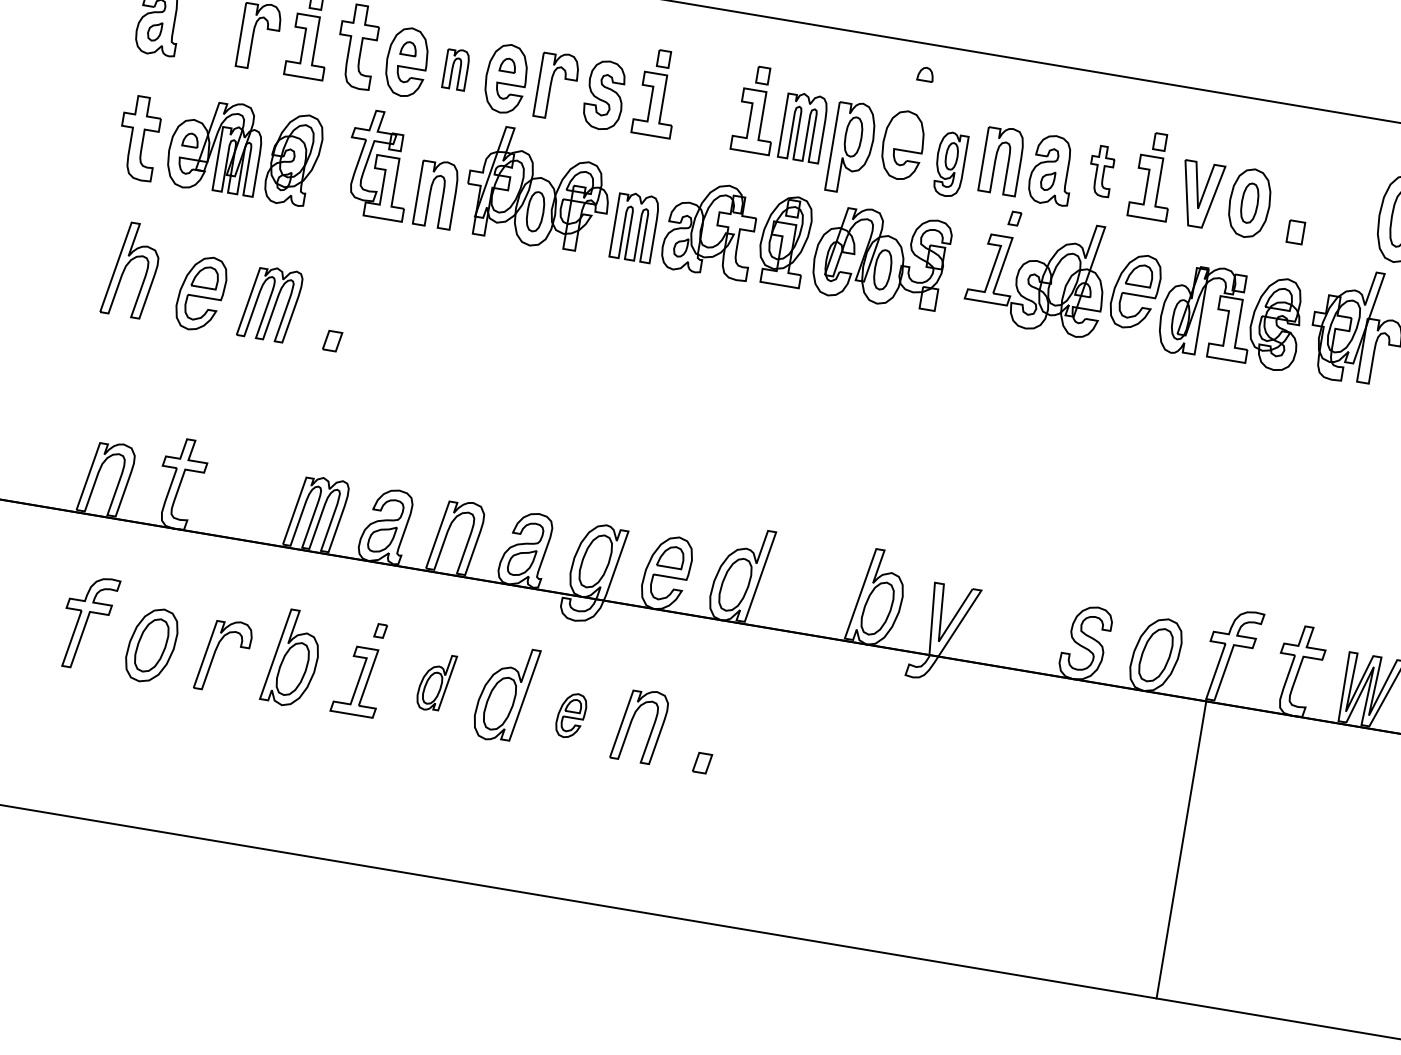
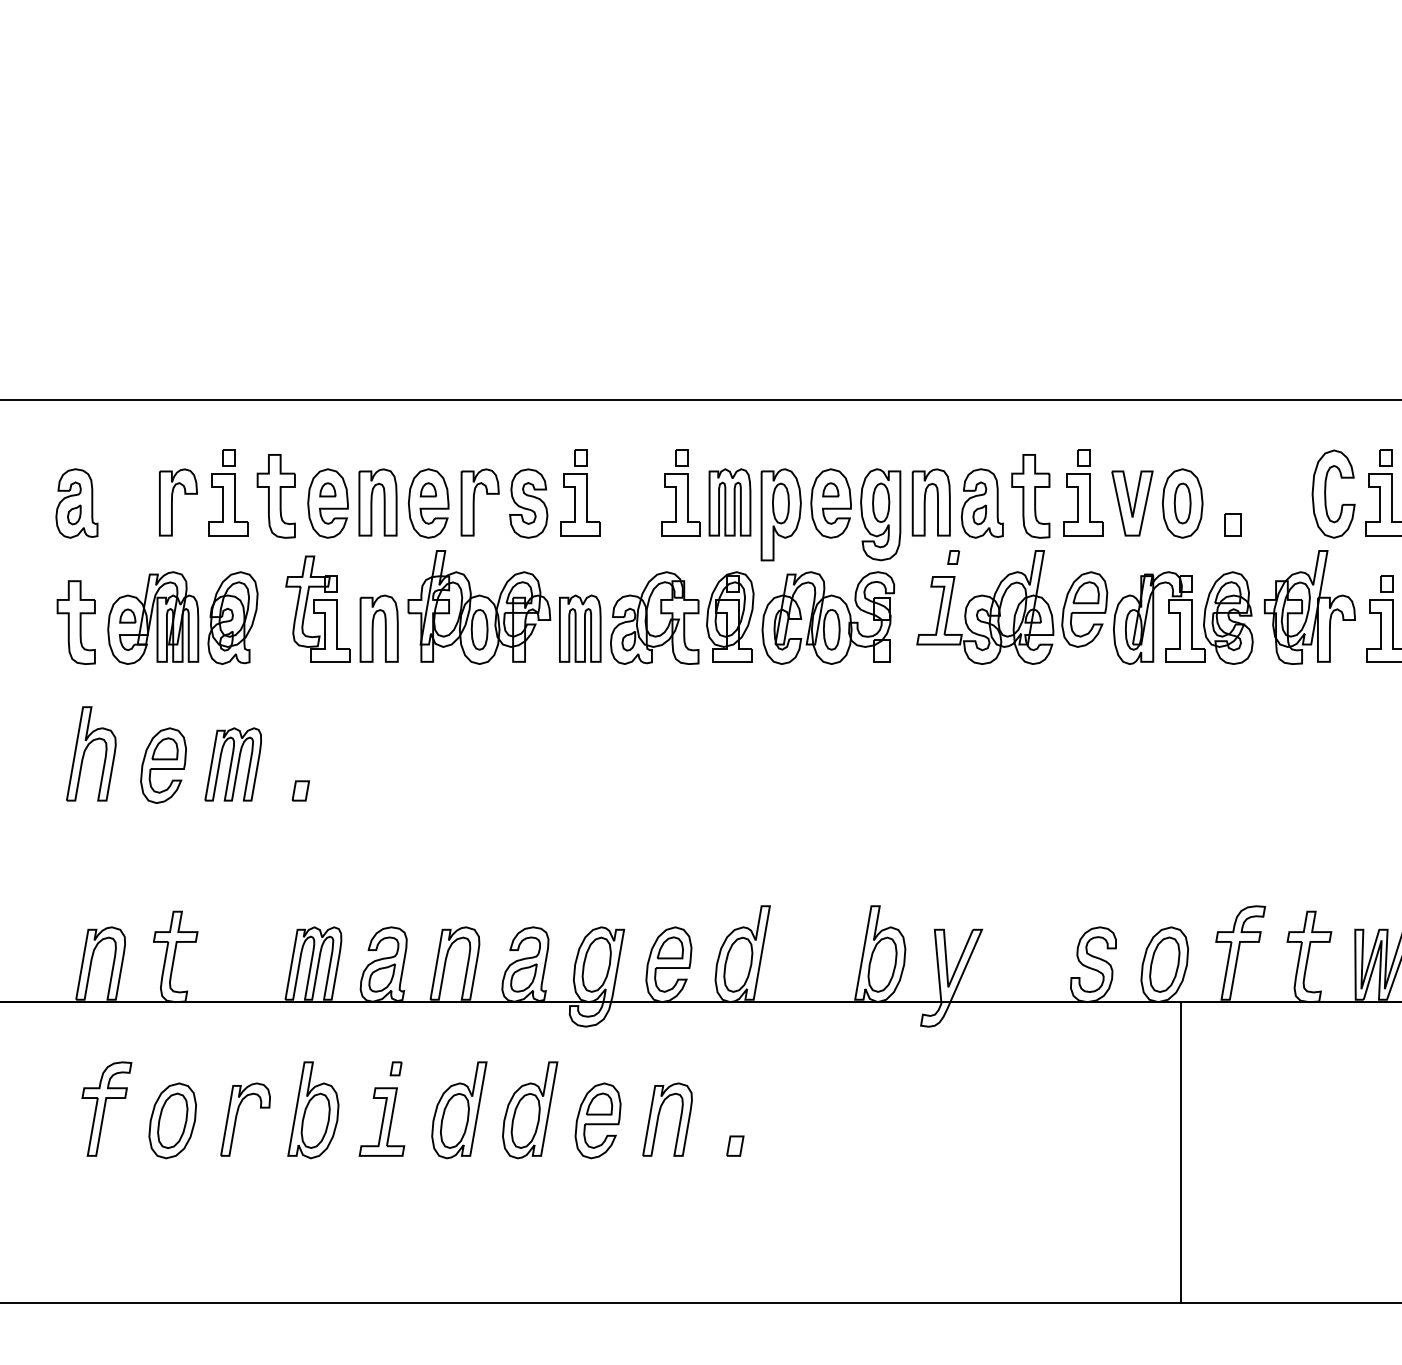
part: (455, 69) -> (377, 502), size x1.67
part: (925, 73) -> (830, 489), moved
part: (949, 164) -> (880, 514), size x1.43
part: (1100, 171) -> (1030, 496), size x1.67
part: (436, 682) -> (459, 1110), size x1.67
part: (570, 715) -> (597, 1120), size x1.67
line: (1181, 849) -> (1181, 1152), moved

